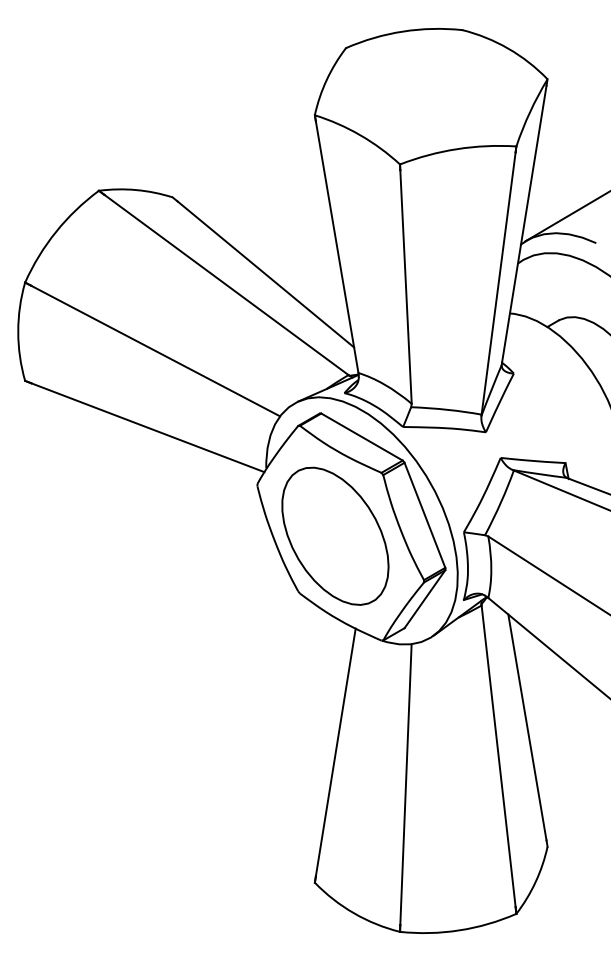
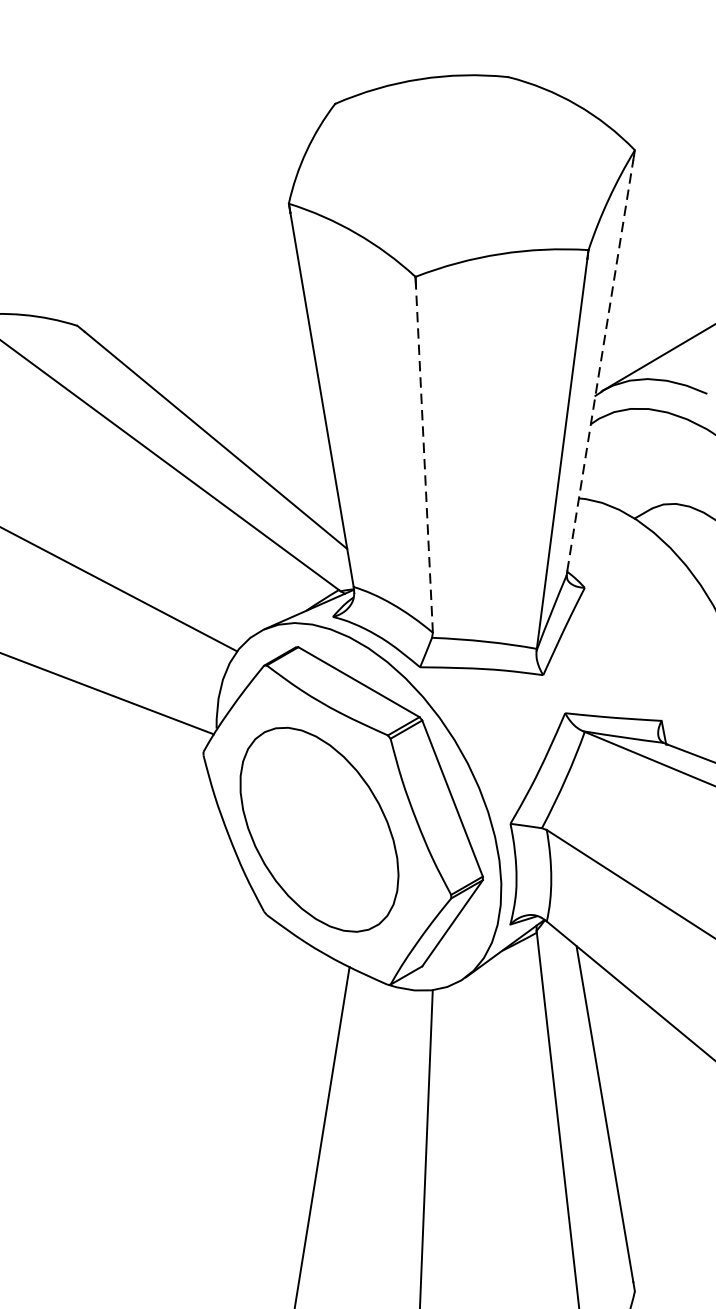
line: (524, 223) -> (600, 364), solid -> dashed
line: (406, 286) -> (425, 458), solid -> dashed

